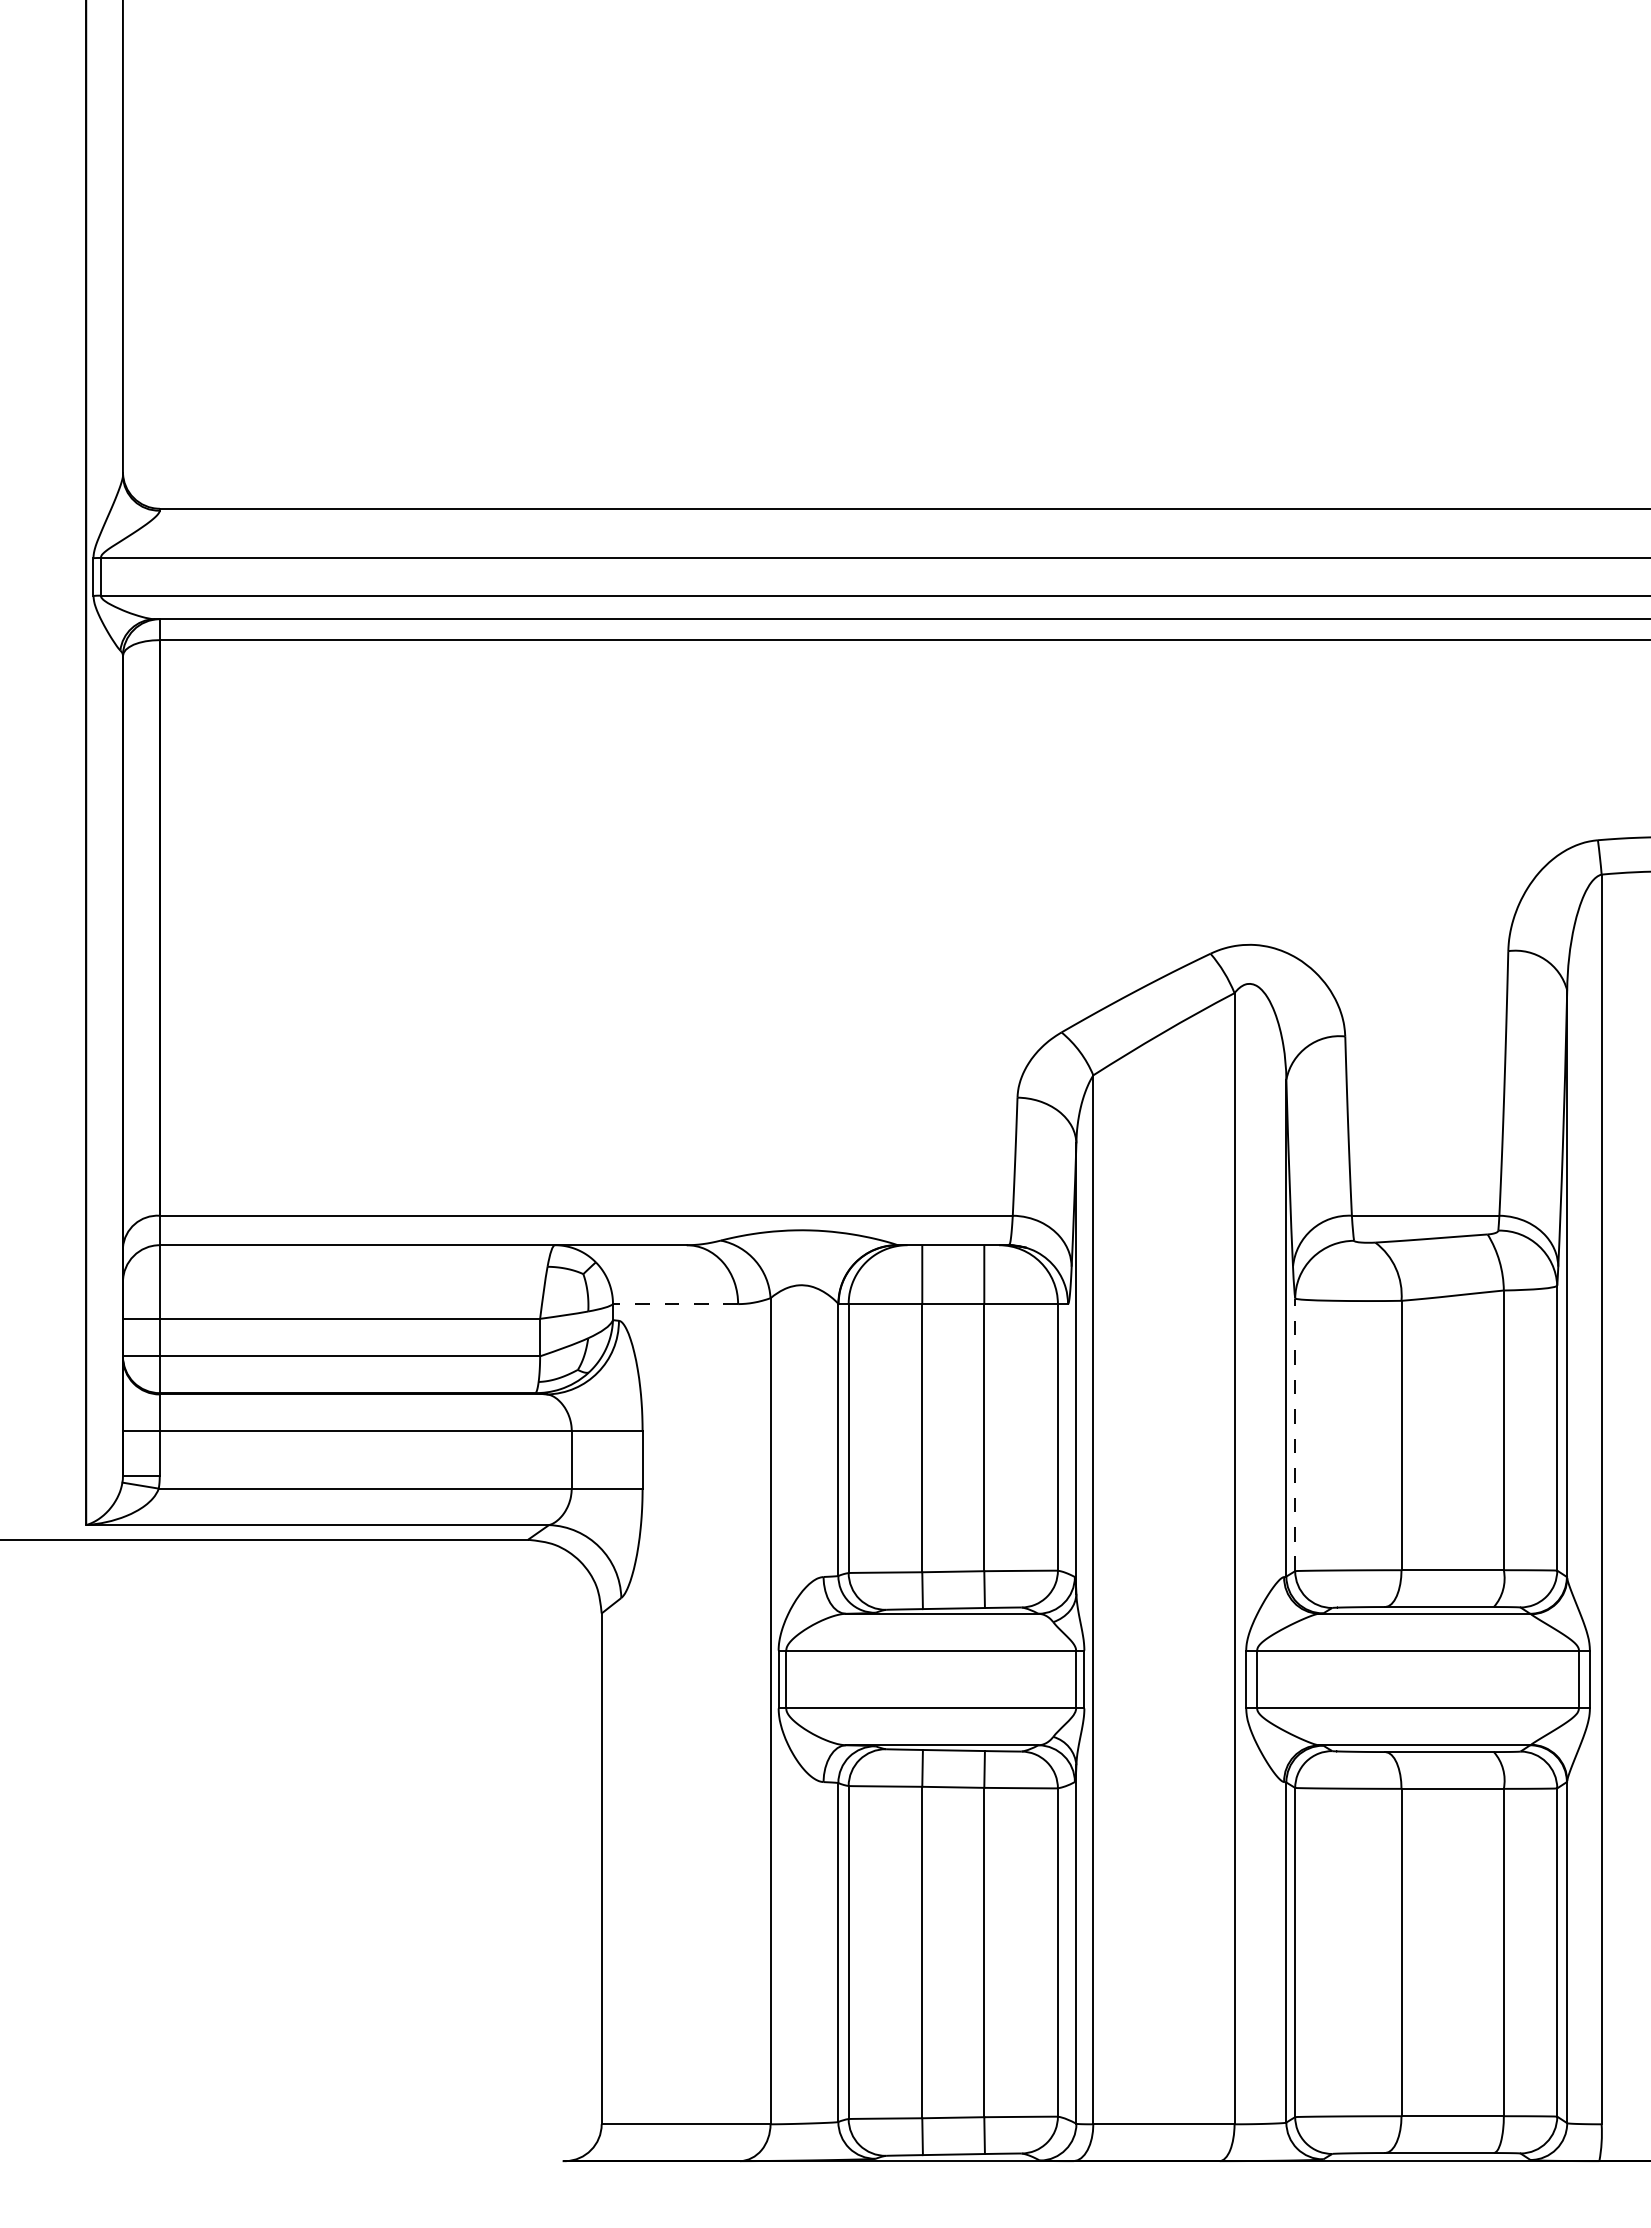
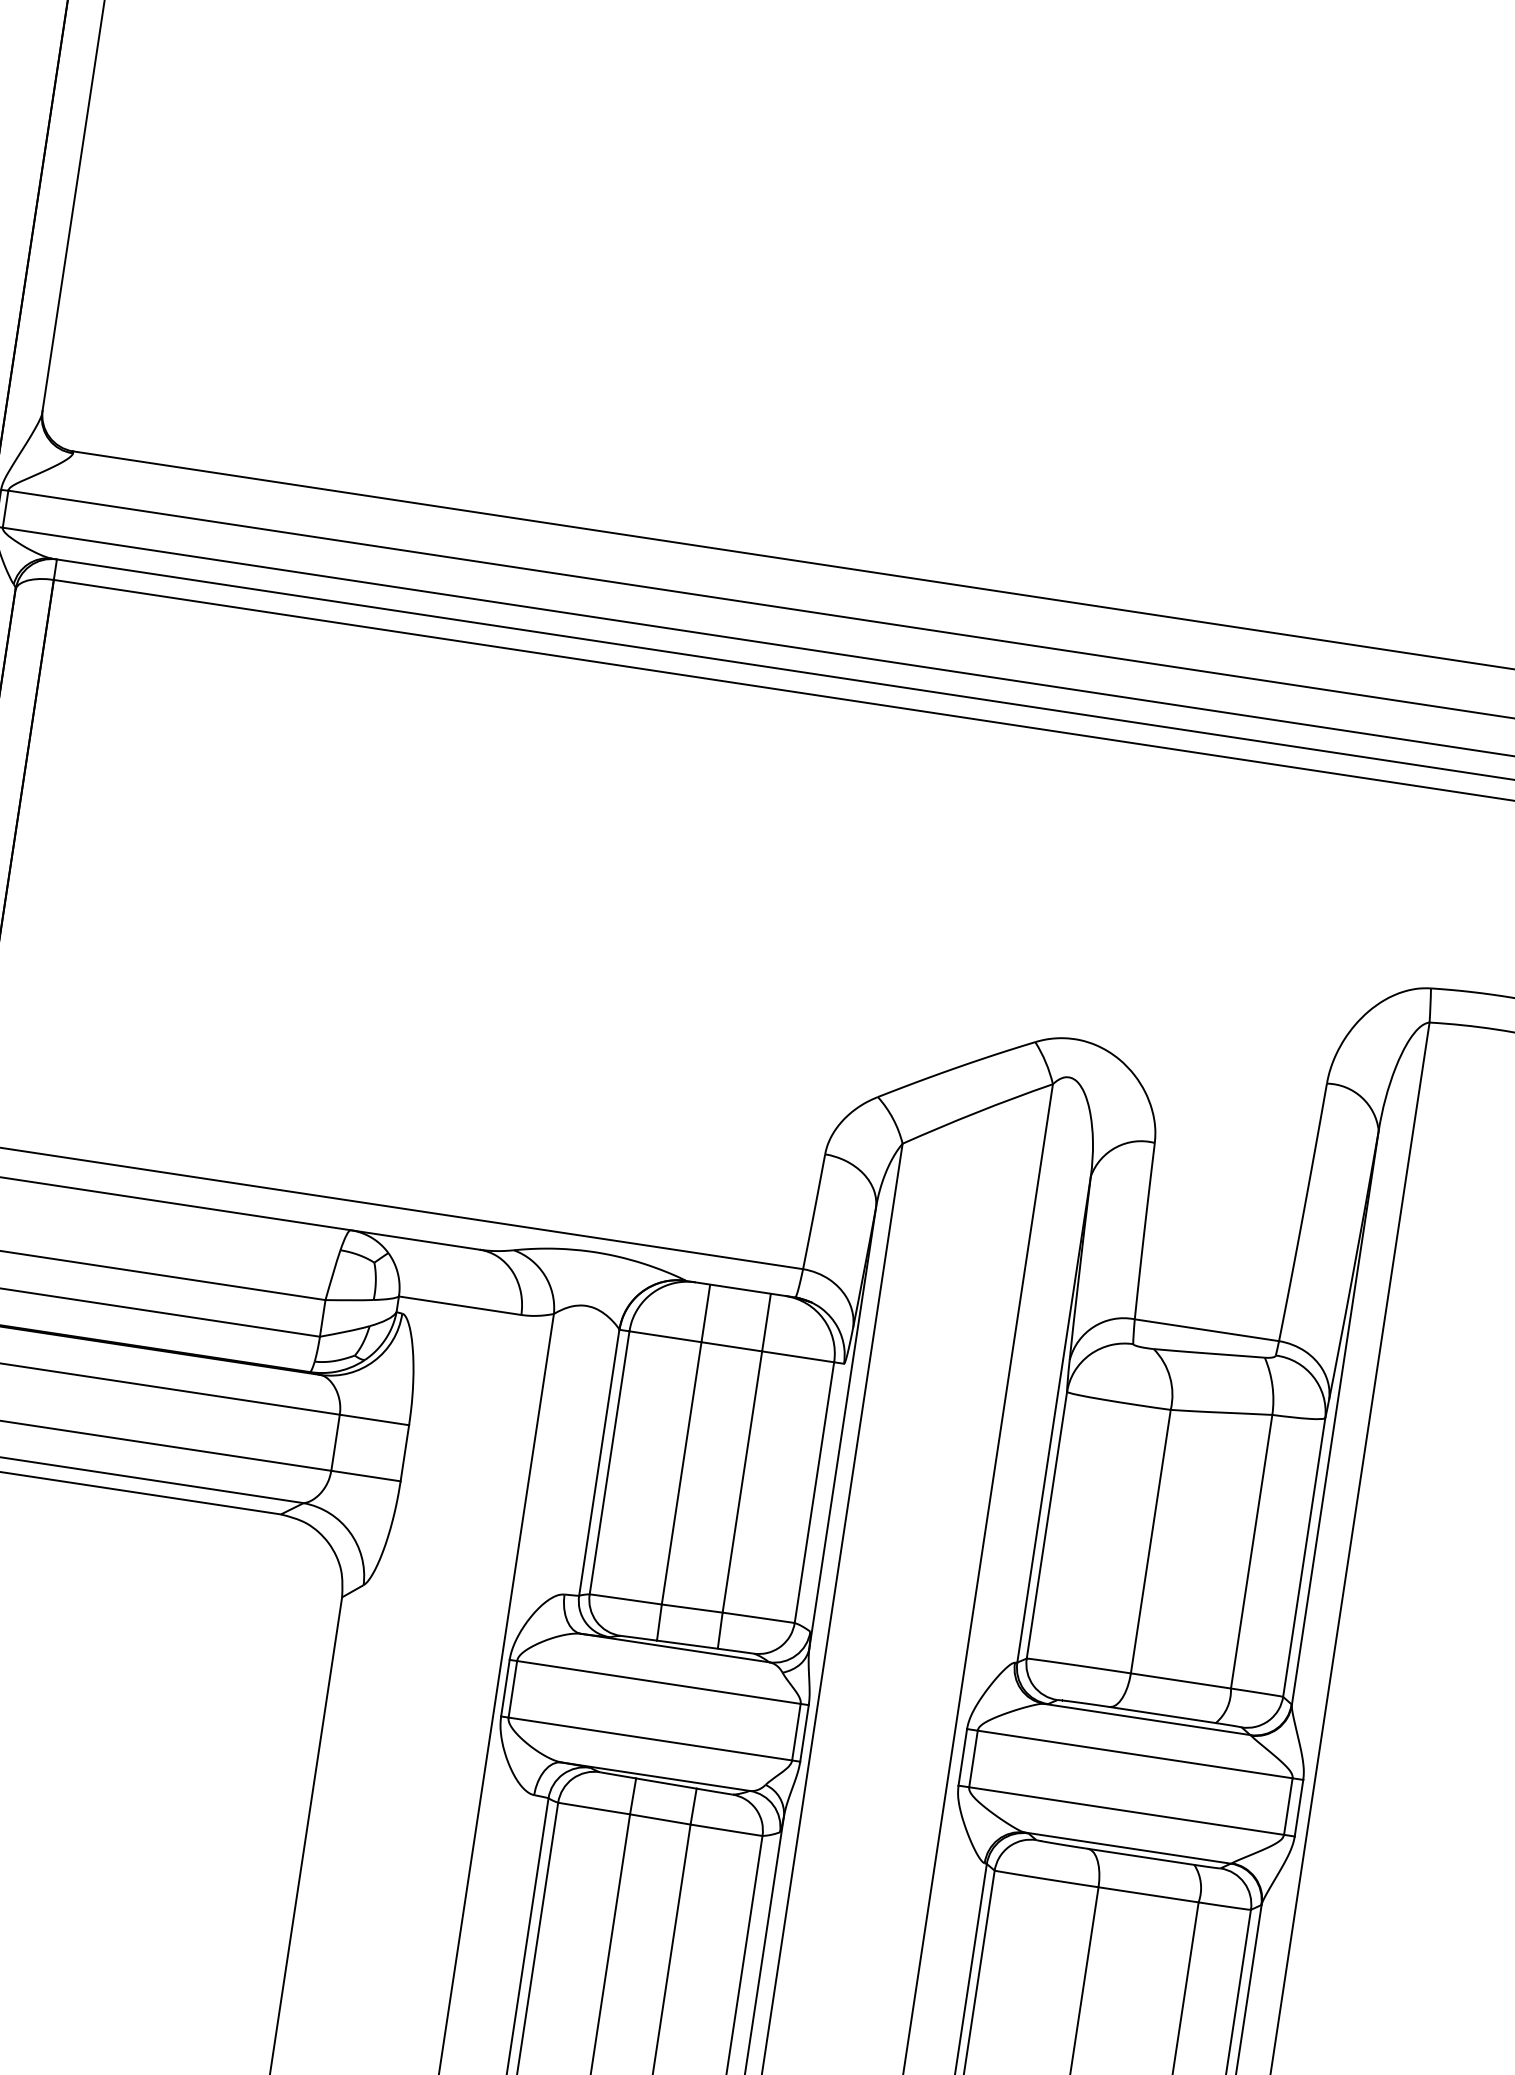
line: (675, 1304) -> (460, 1306), dashed -> solid
line: (1295, 1434) -> (1047, 1524), dashed -> solid

